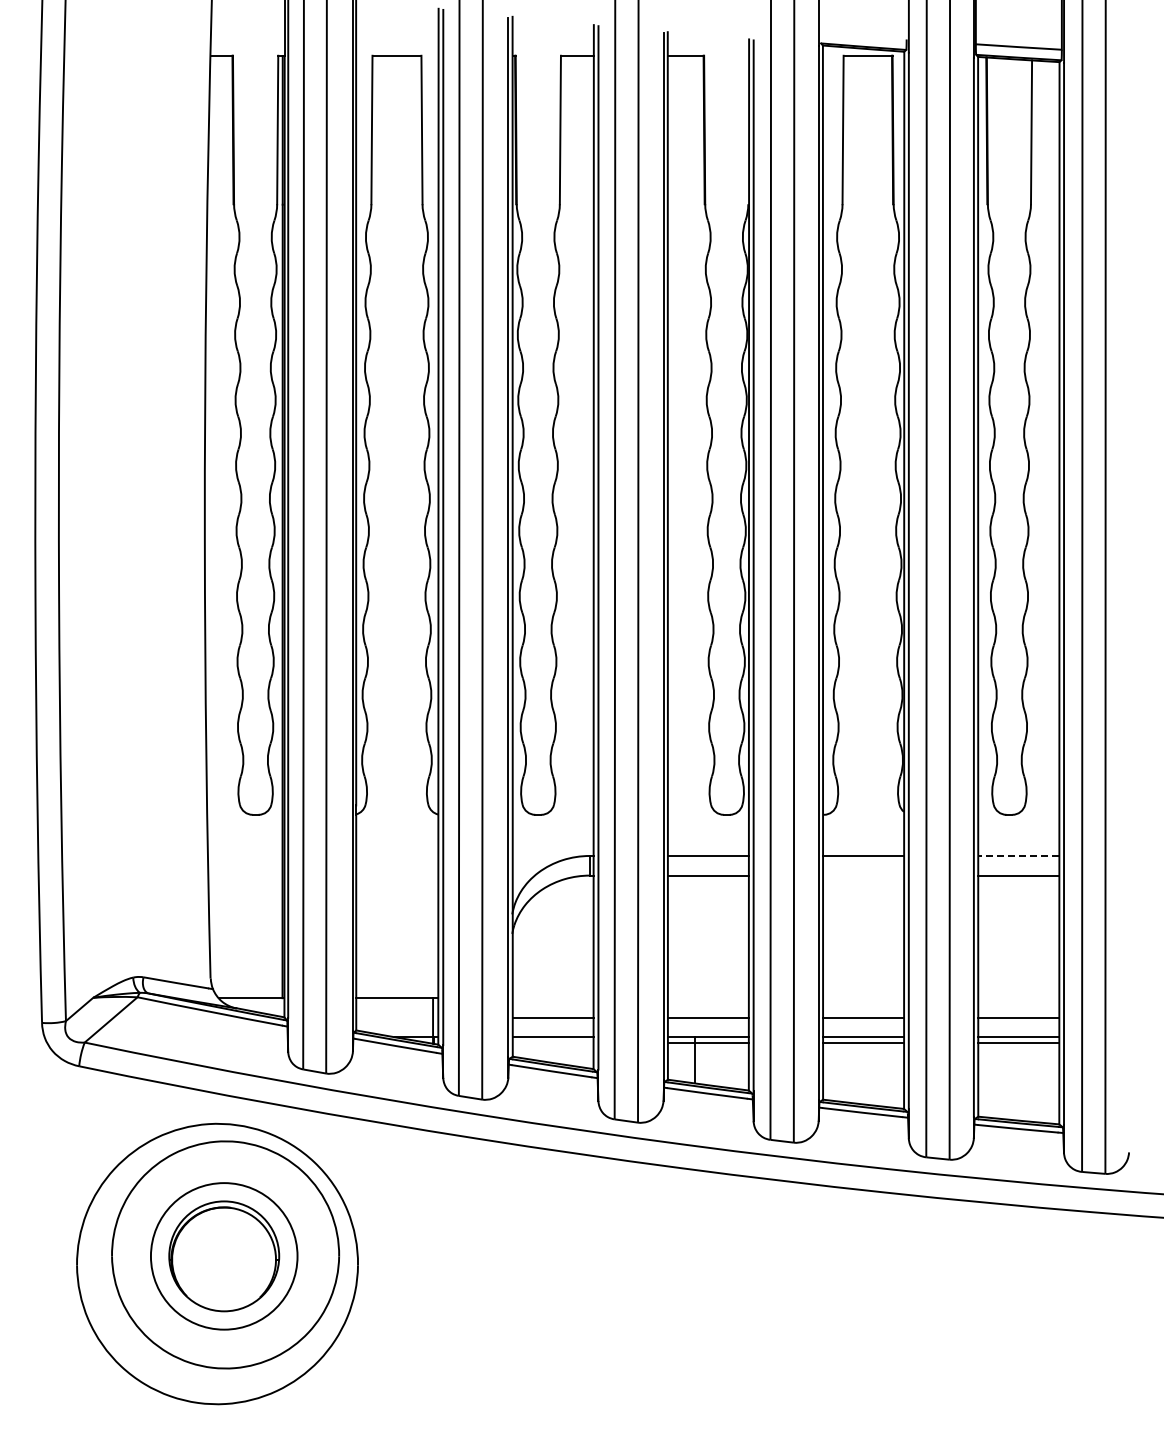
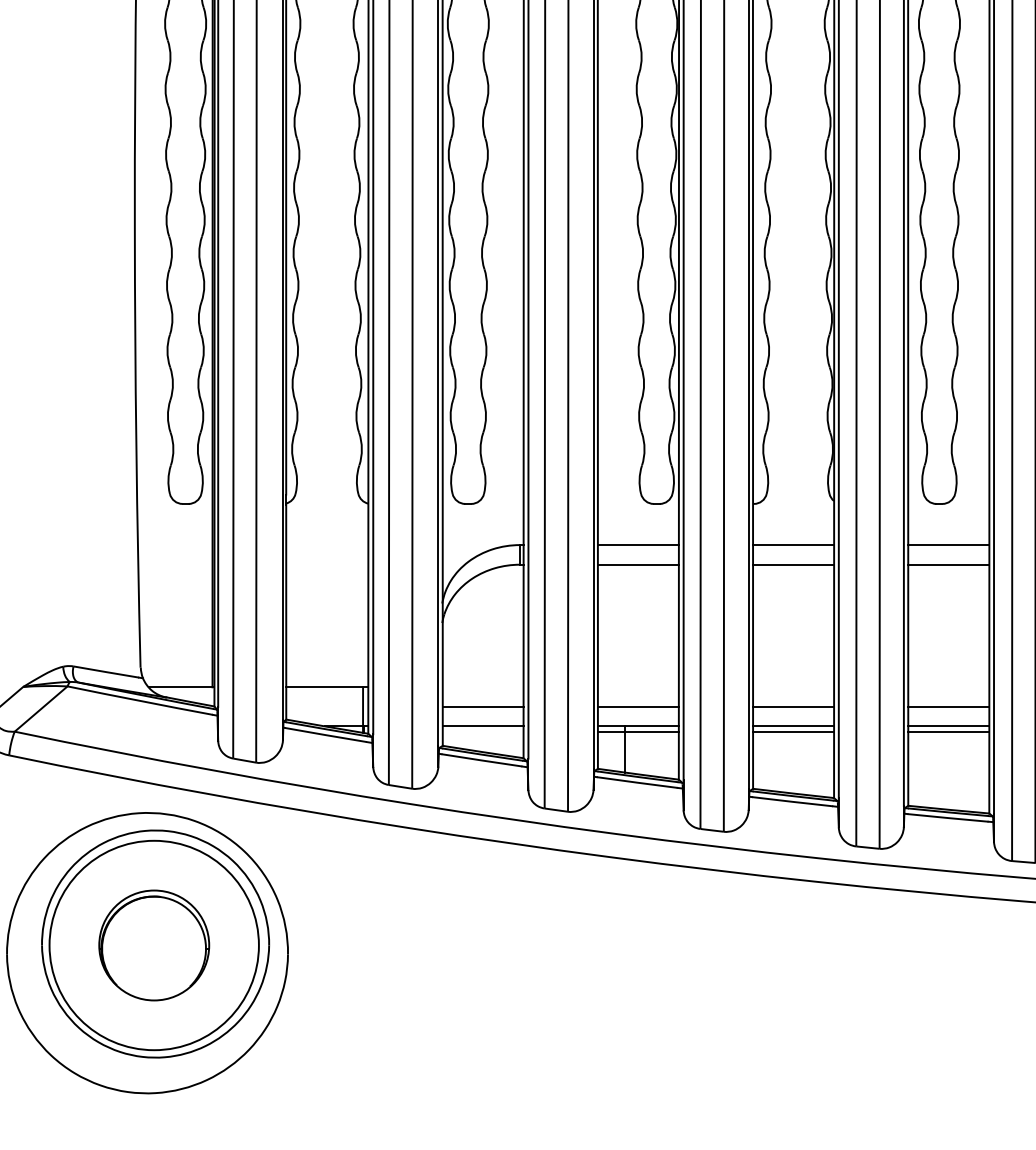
line: (1018, 855) -> (948, 544), dashed -> solid
line: (863, 875) -> (793, 564), added
circle: (223, 1256) -> (153, 945), size x1.43

